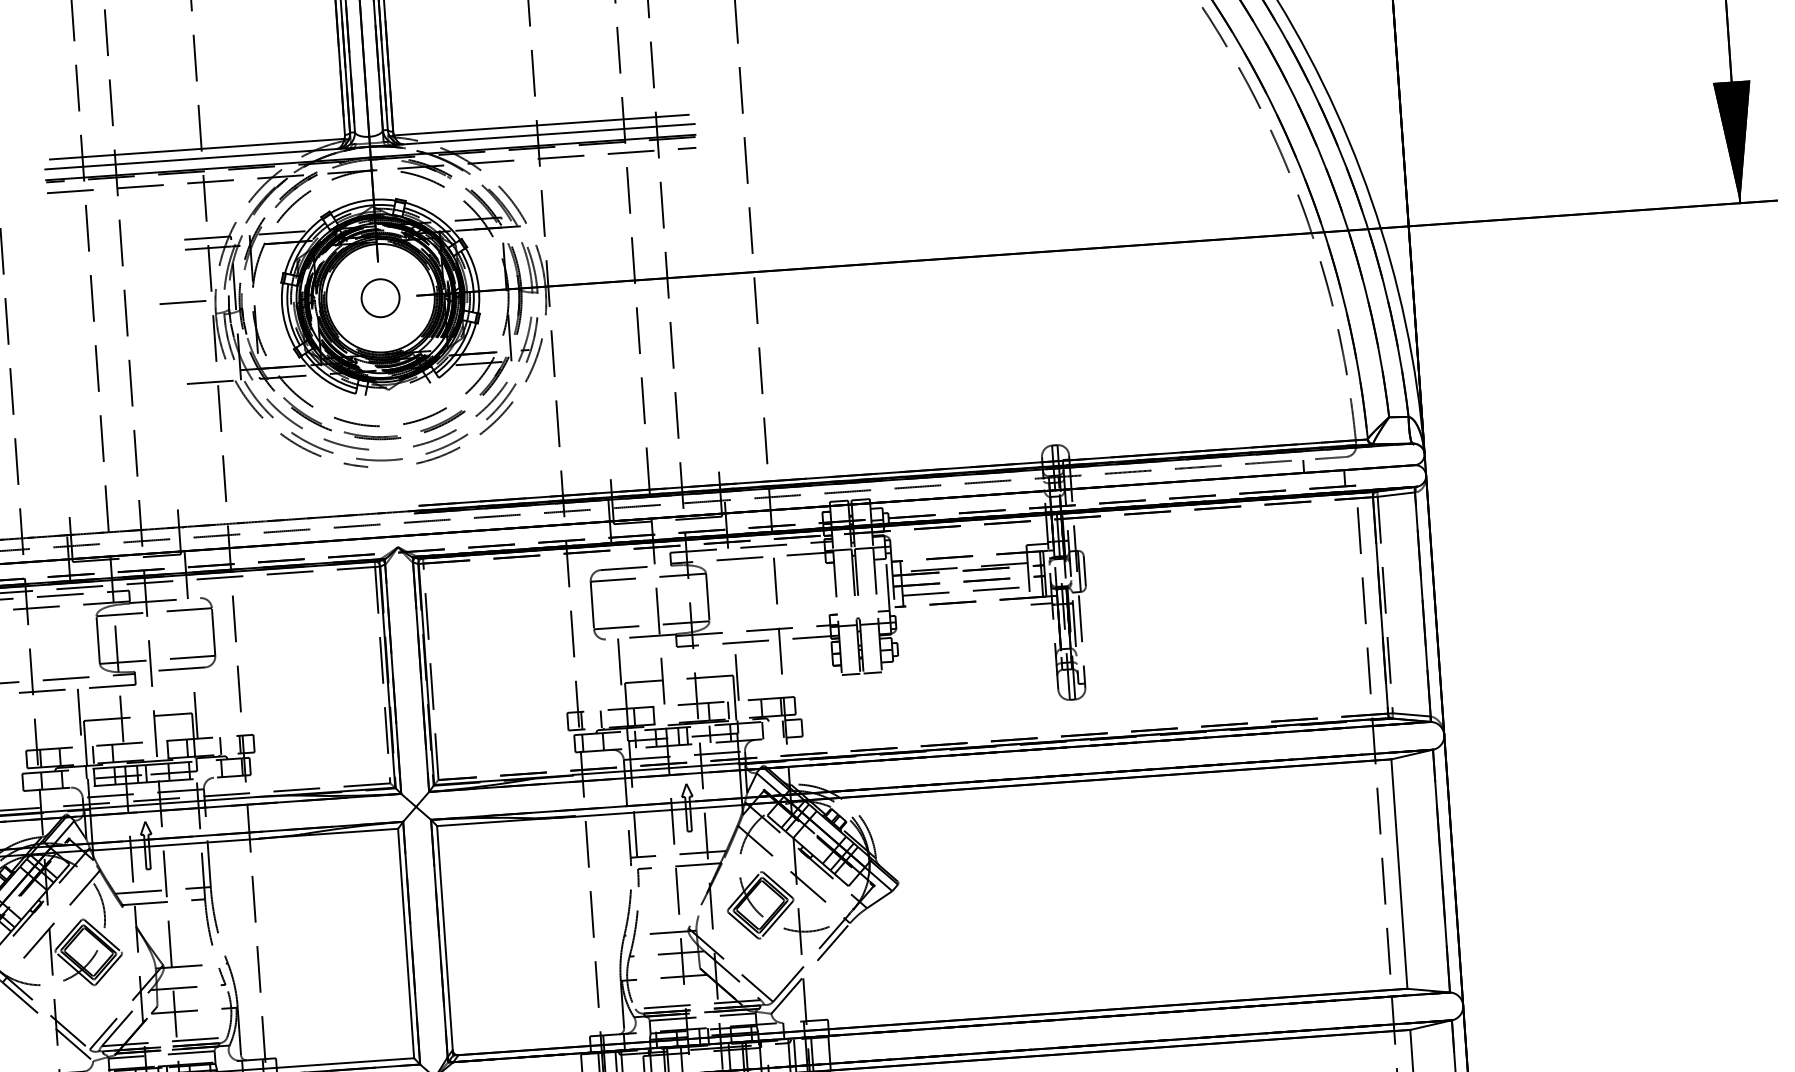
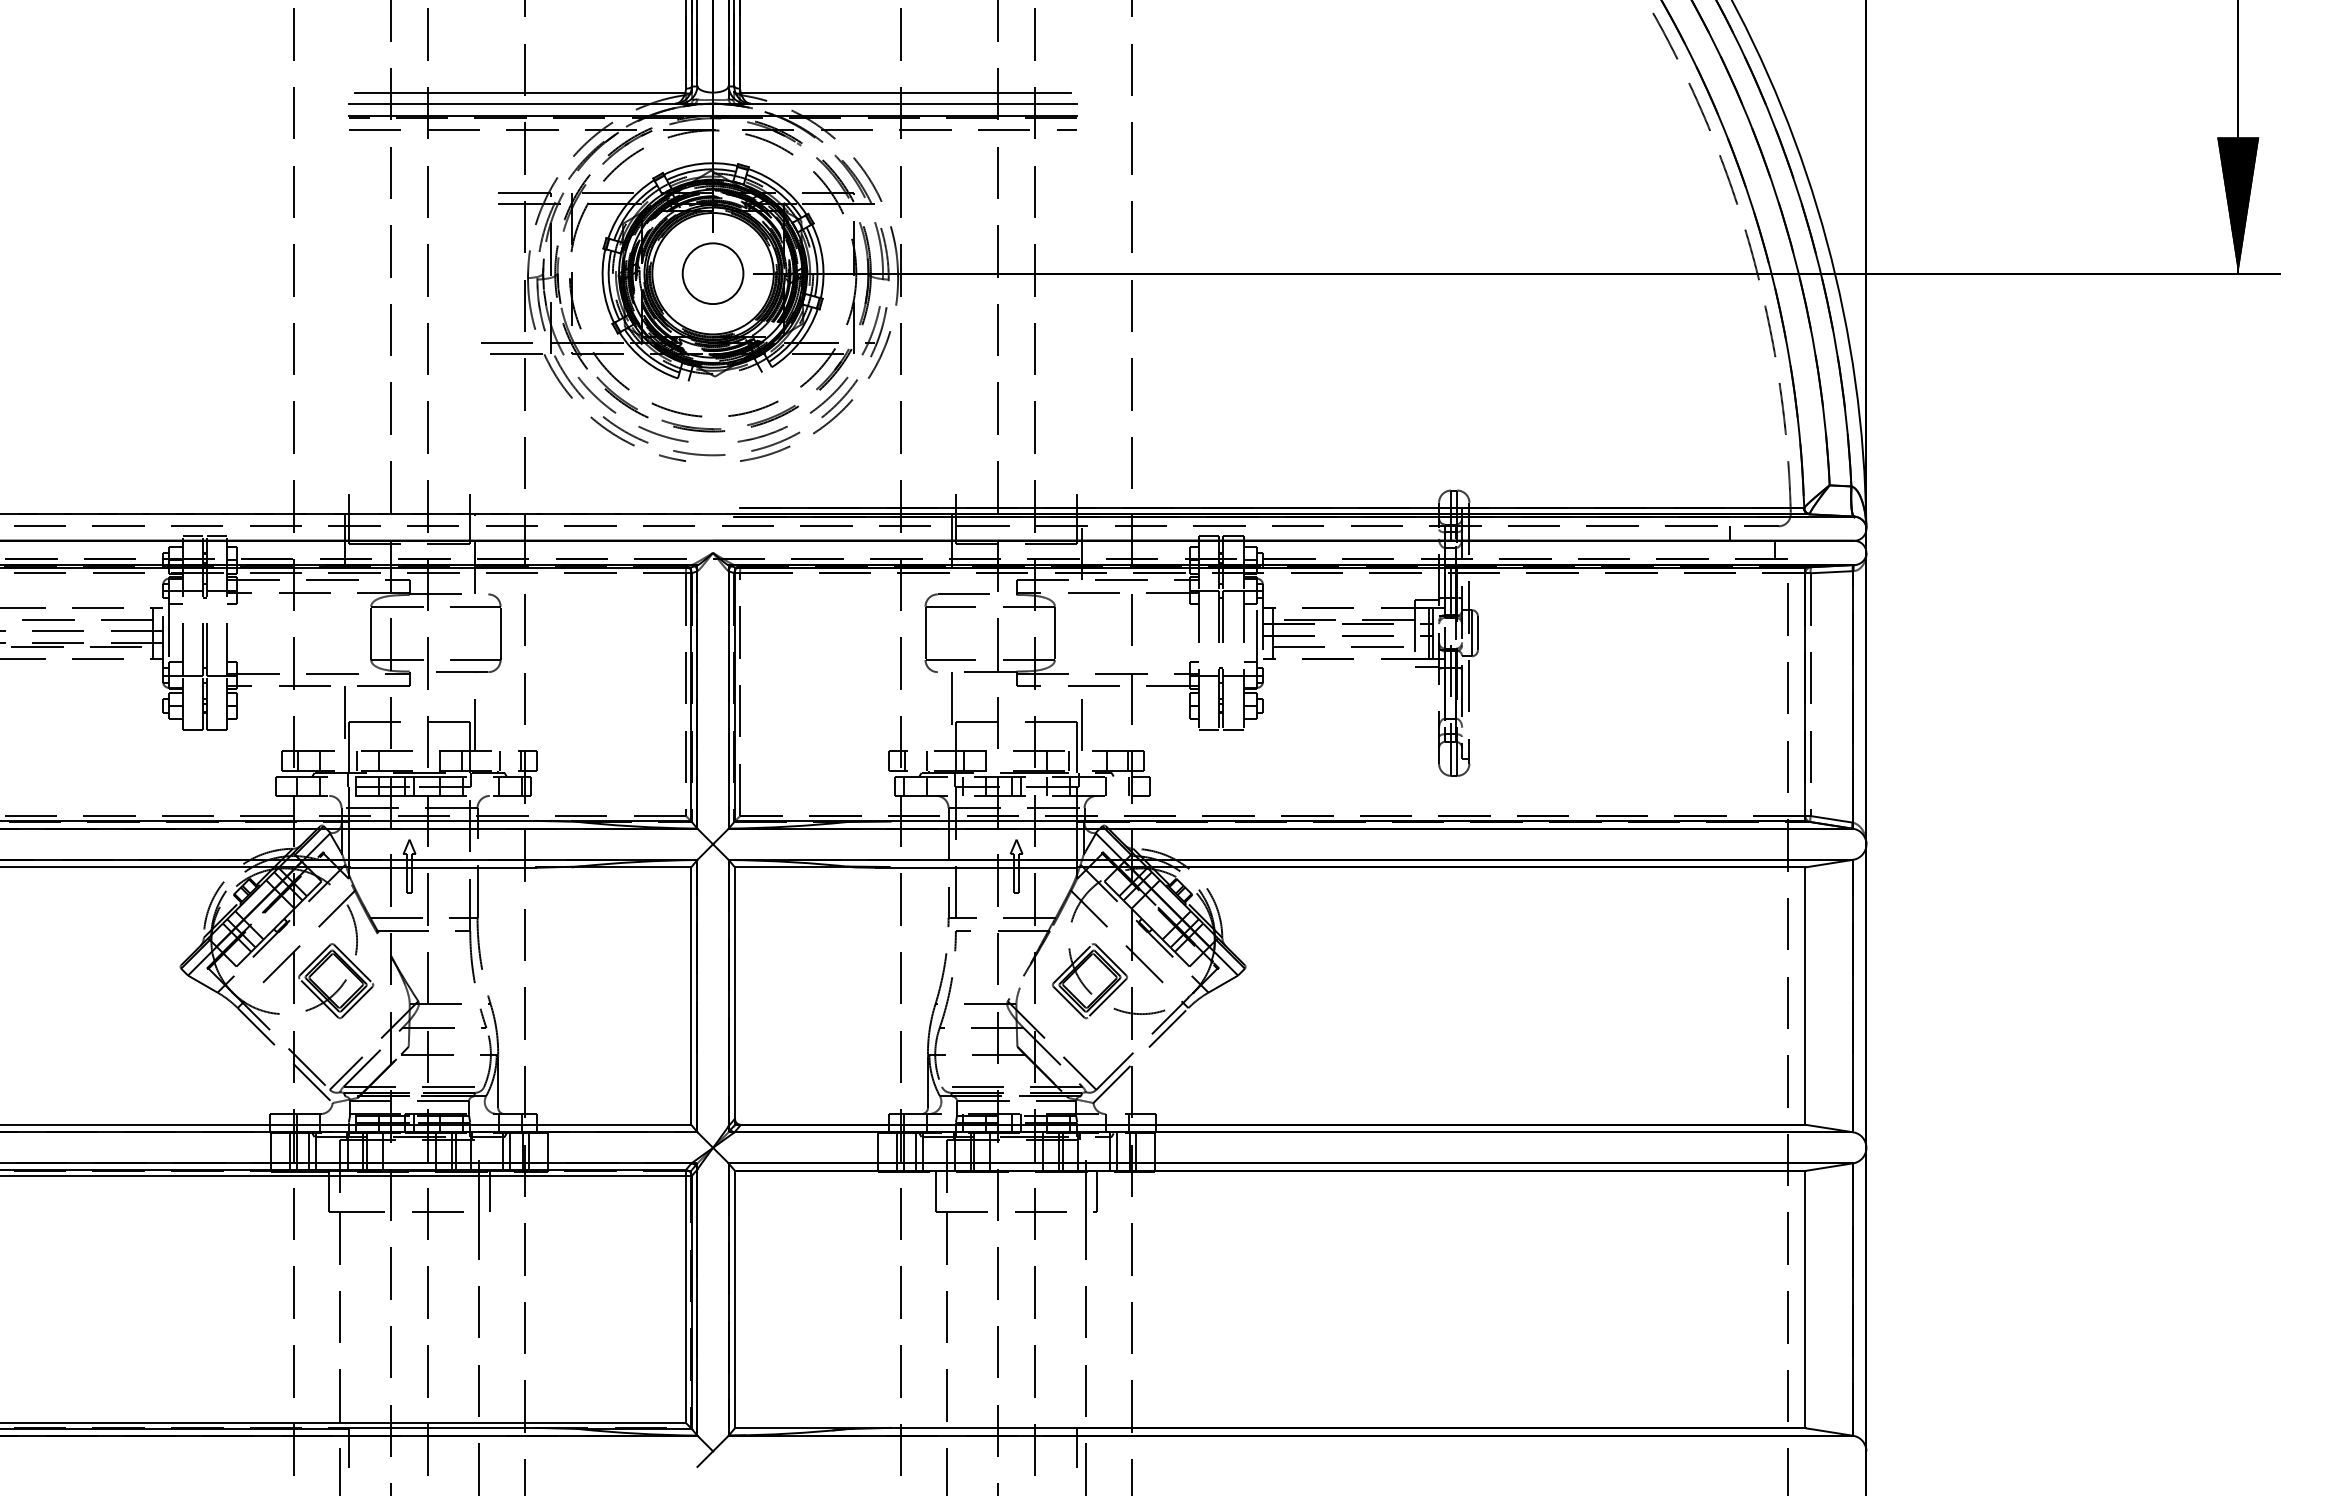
circle: (380, 298) -> (712, 273), size x1.43
line: (182, 302) -> (506, 342), moved

